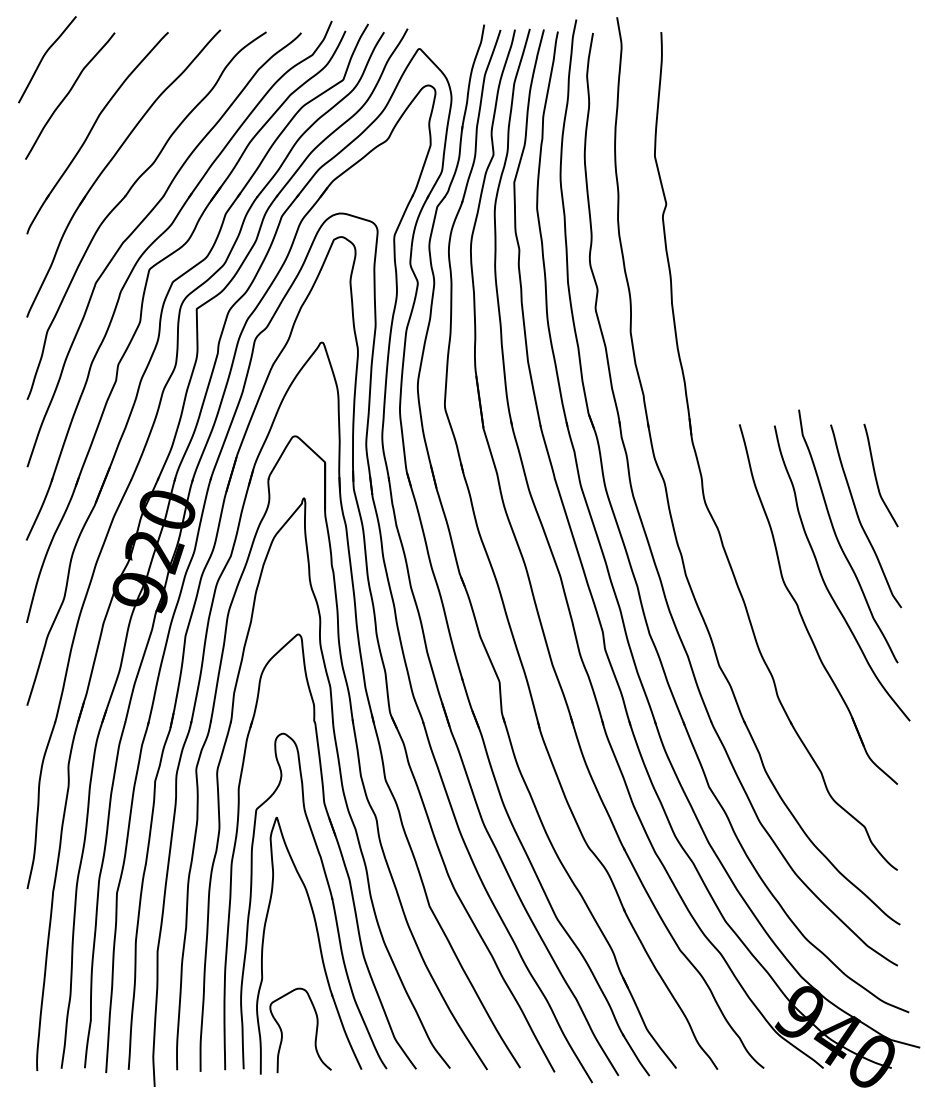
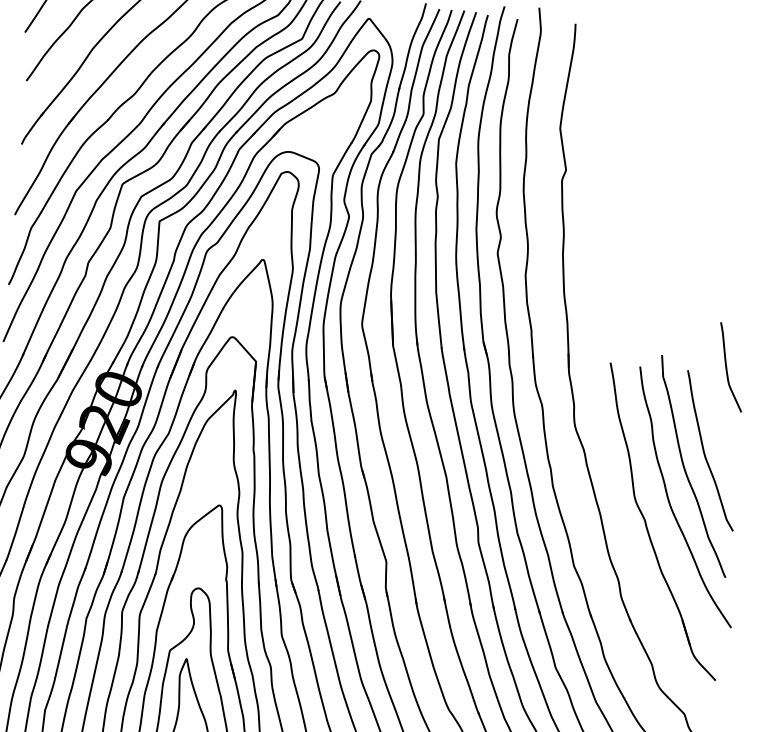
curve: (876, 475) -> (727, 366), moved

